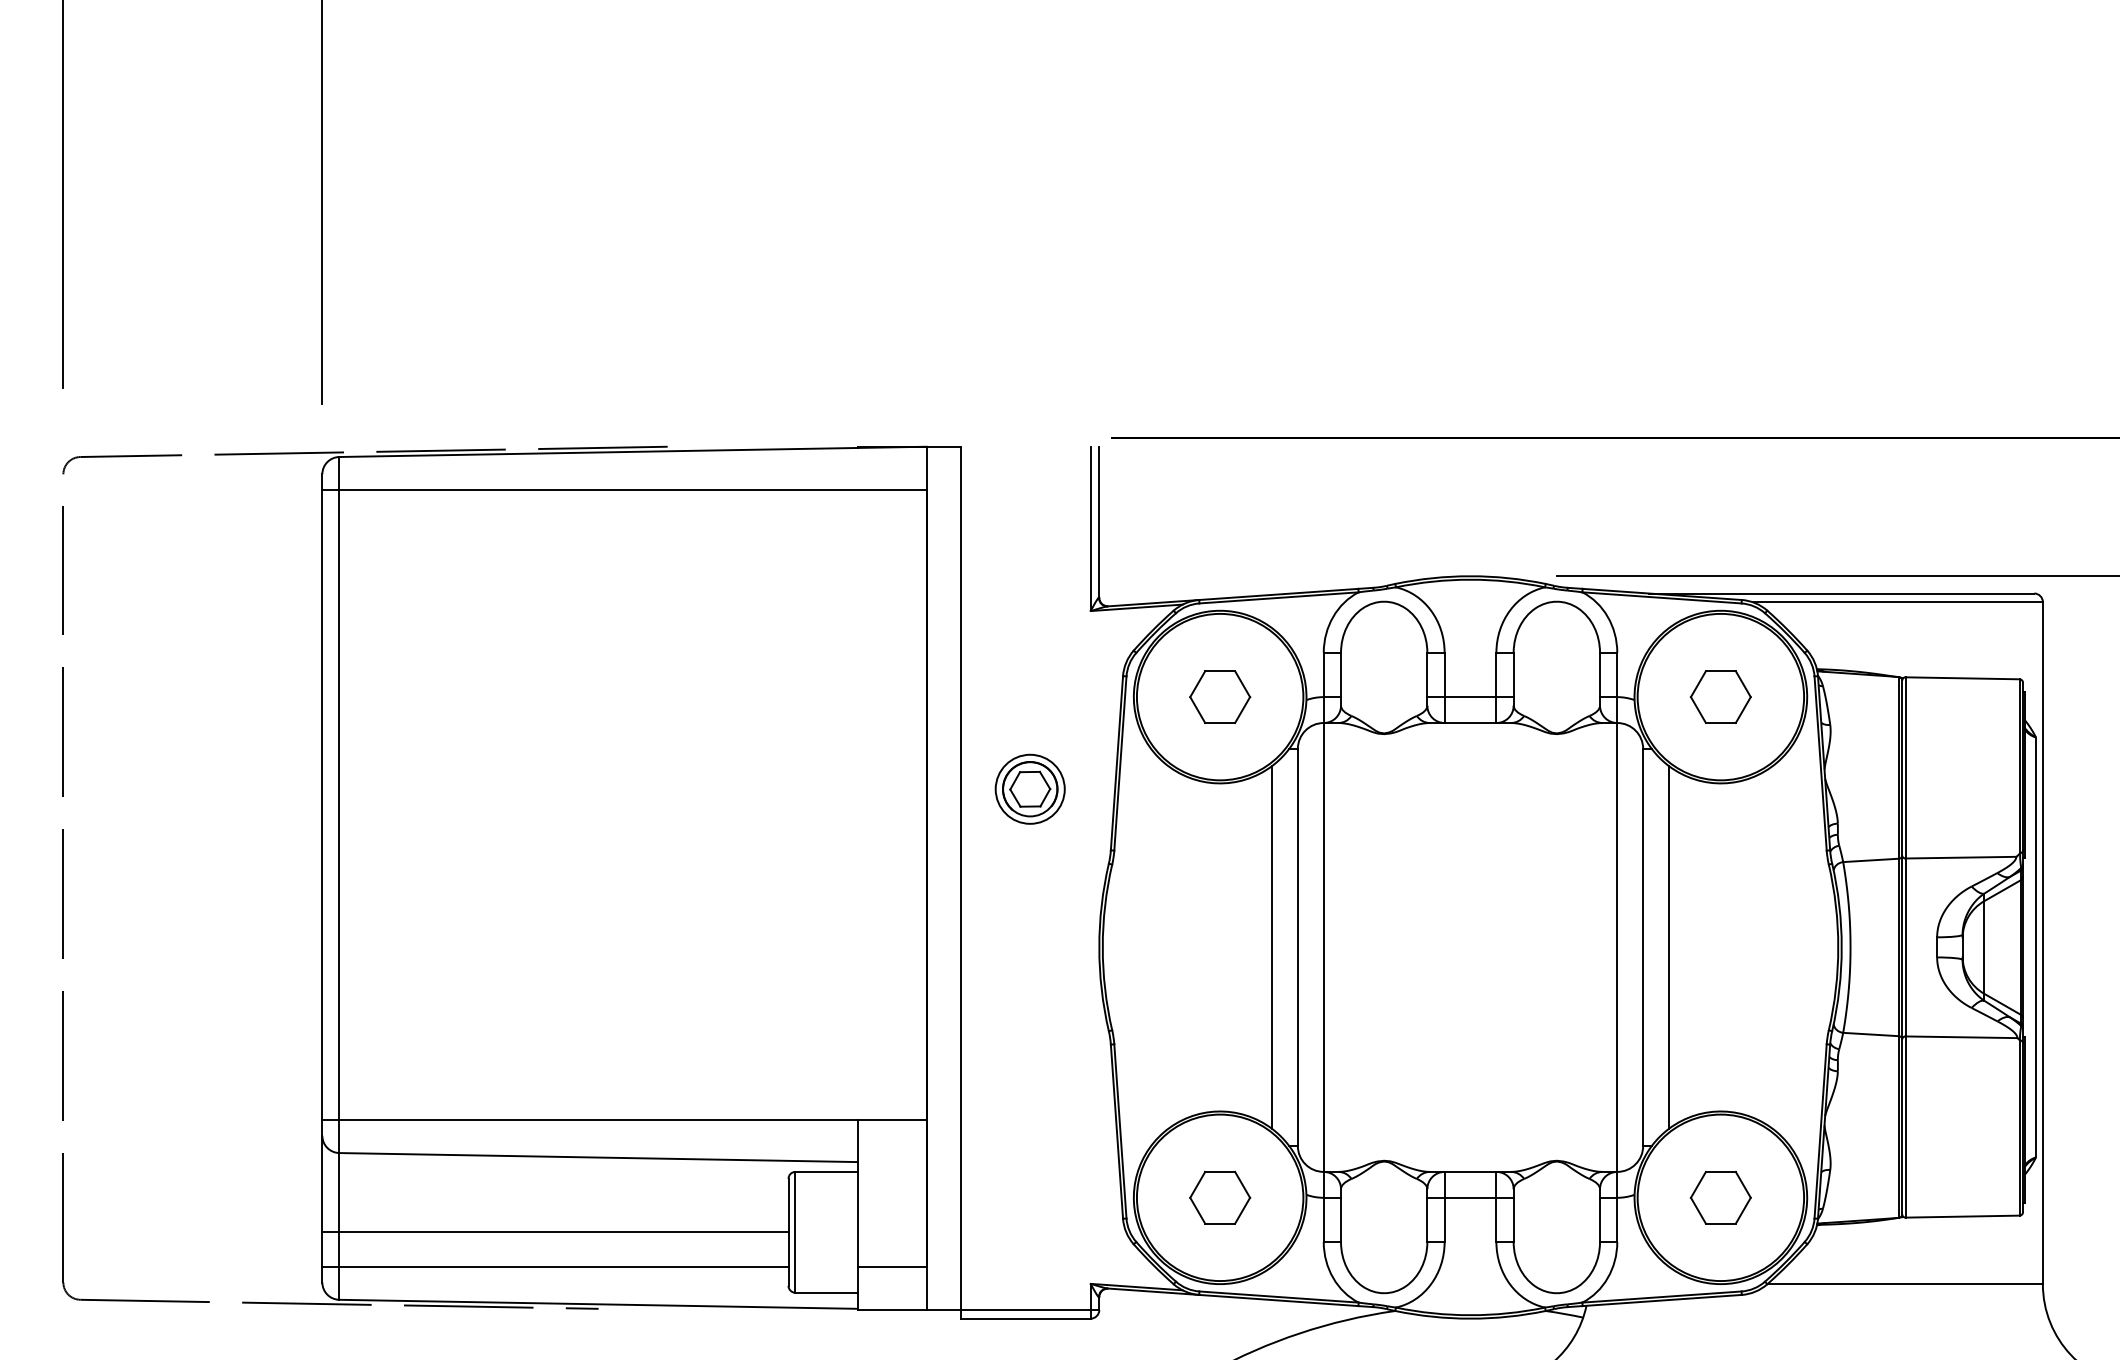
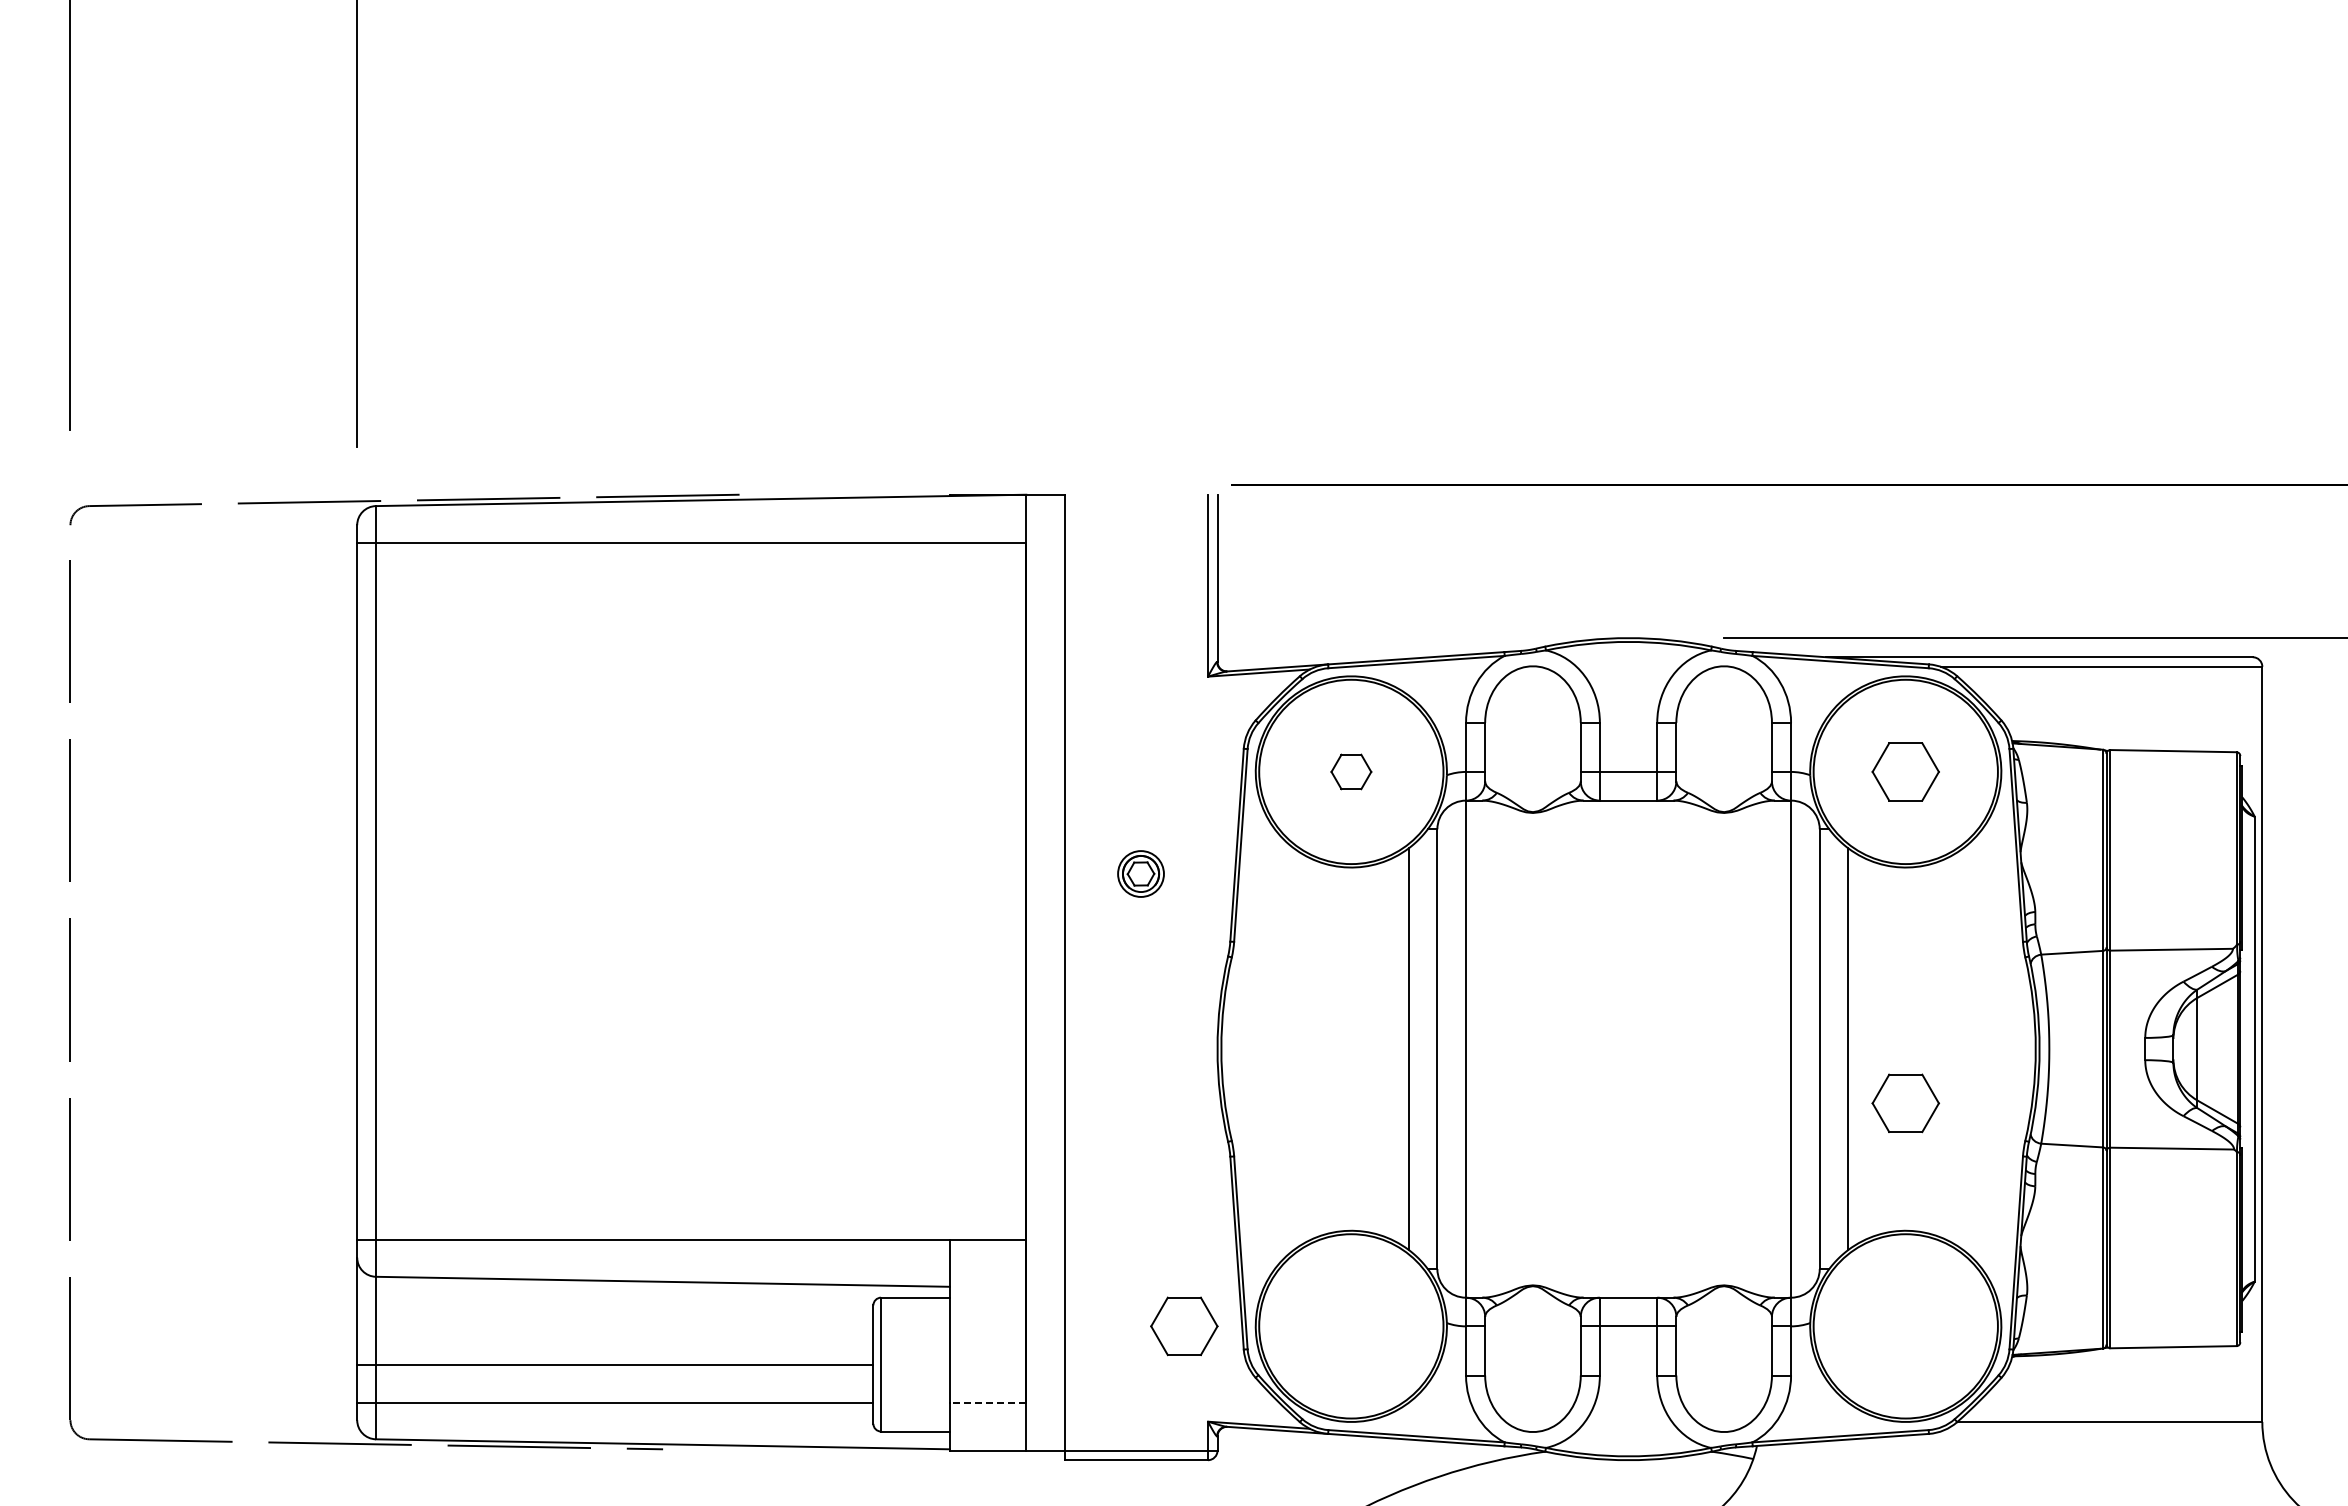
part: (1220, 696) -> (1351, 771), size x0.6
part: (1029, 788) -> (1140, 873), size x0.6
part: (1220, 1197) -> (1184, 1326), moved
part: (1720, 1197) -> (1905, 1103), moved
line: (891, 1266) -> (987, 1402), solid -> dashed

